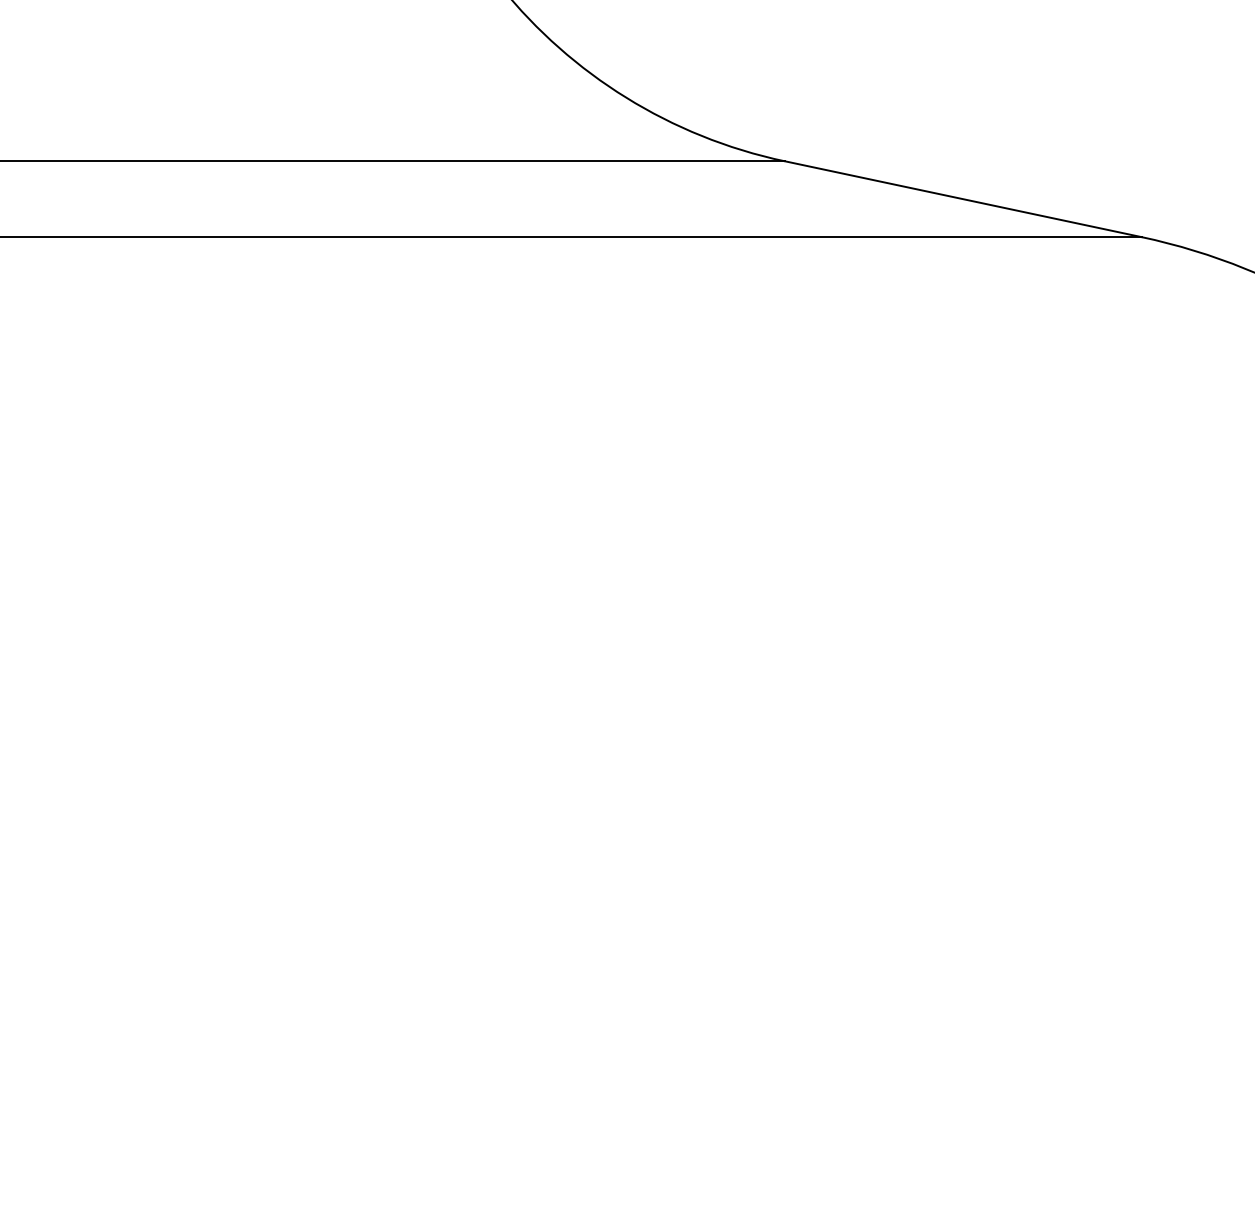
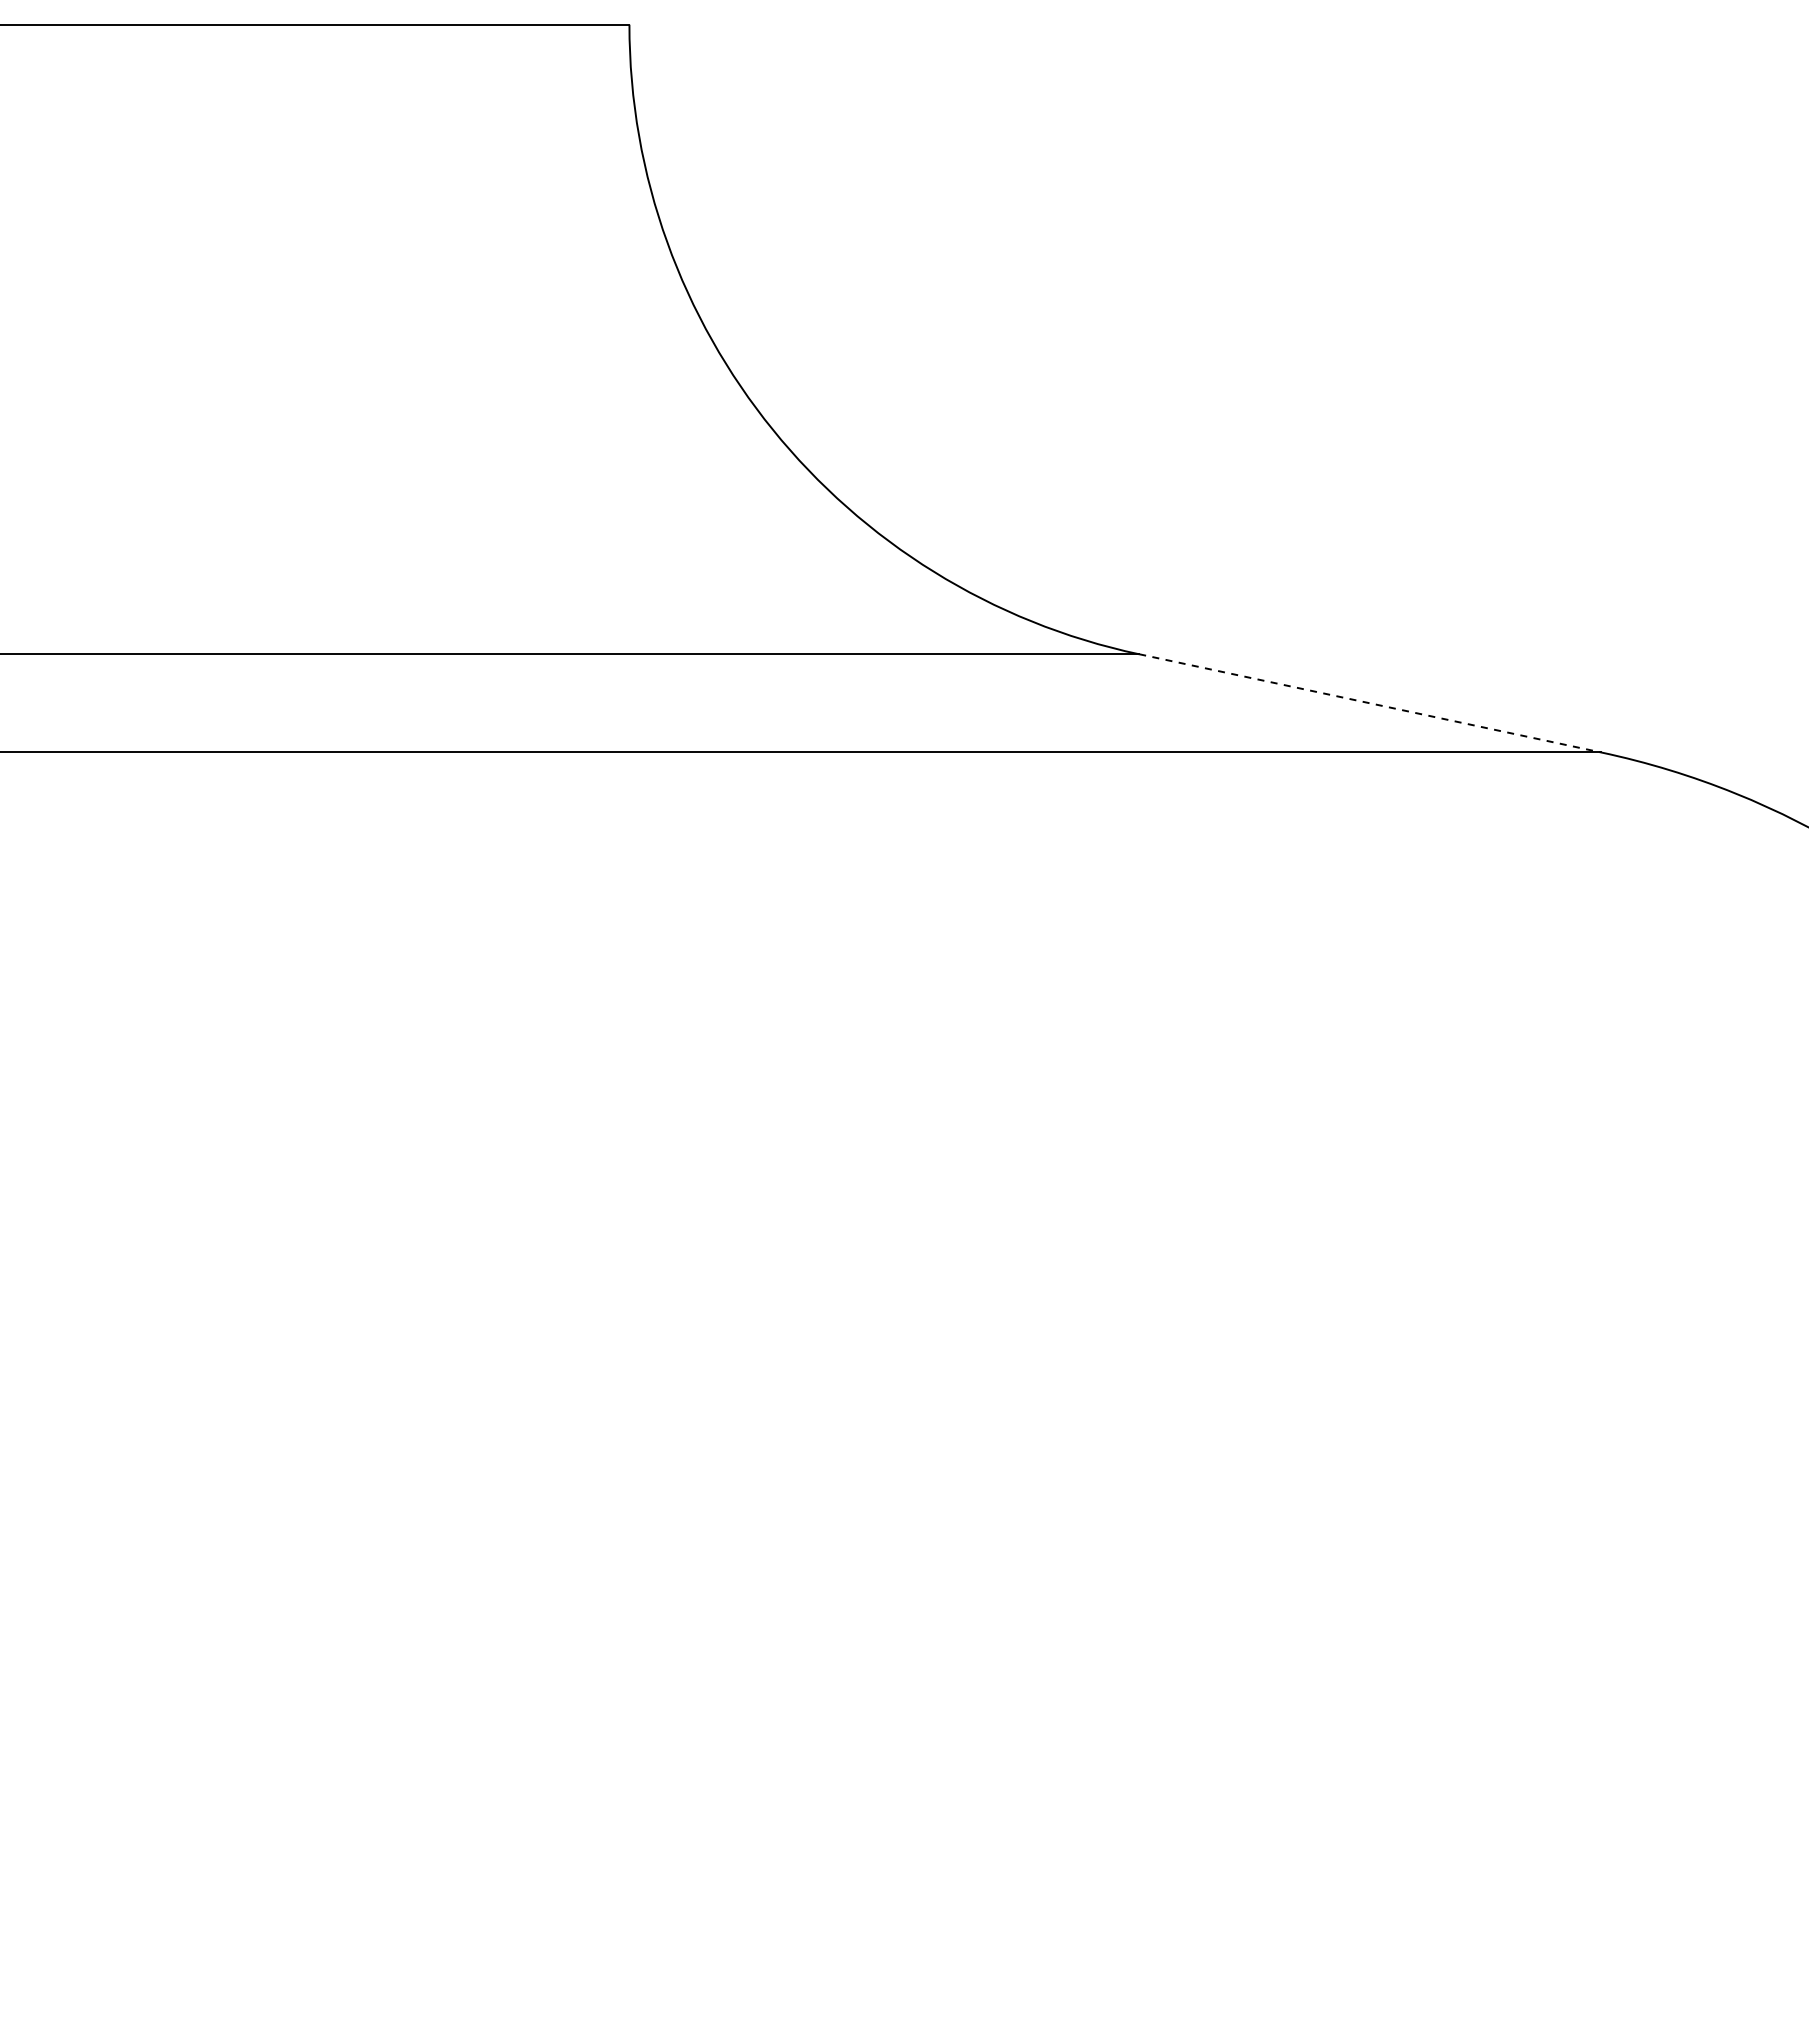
line: (963, 199) -> (1370, 703), solid -> dashed

